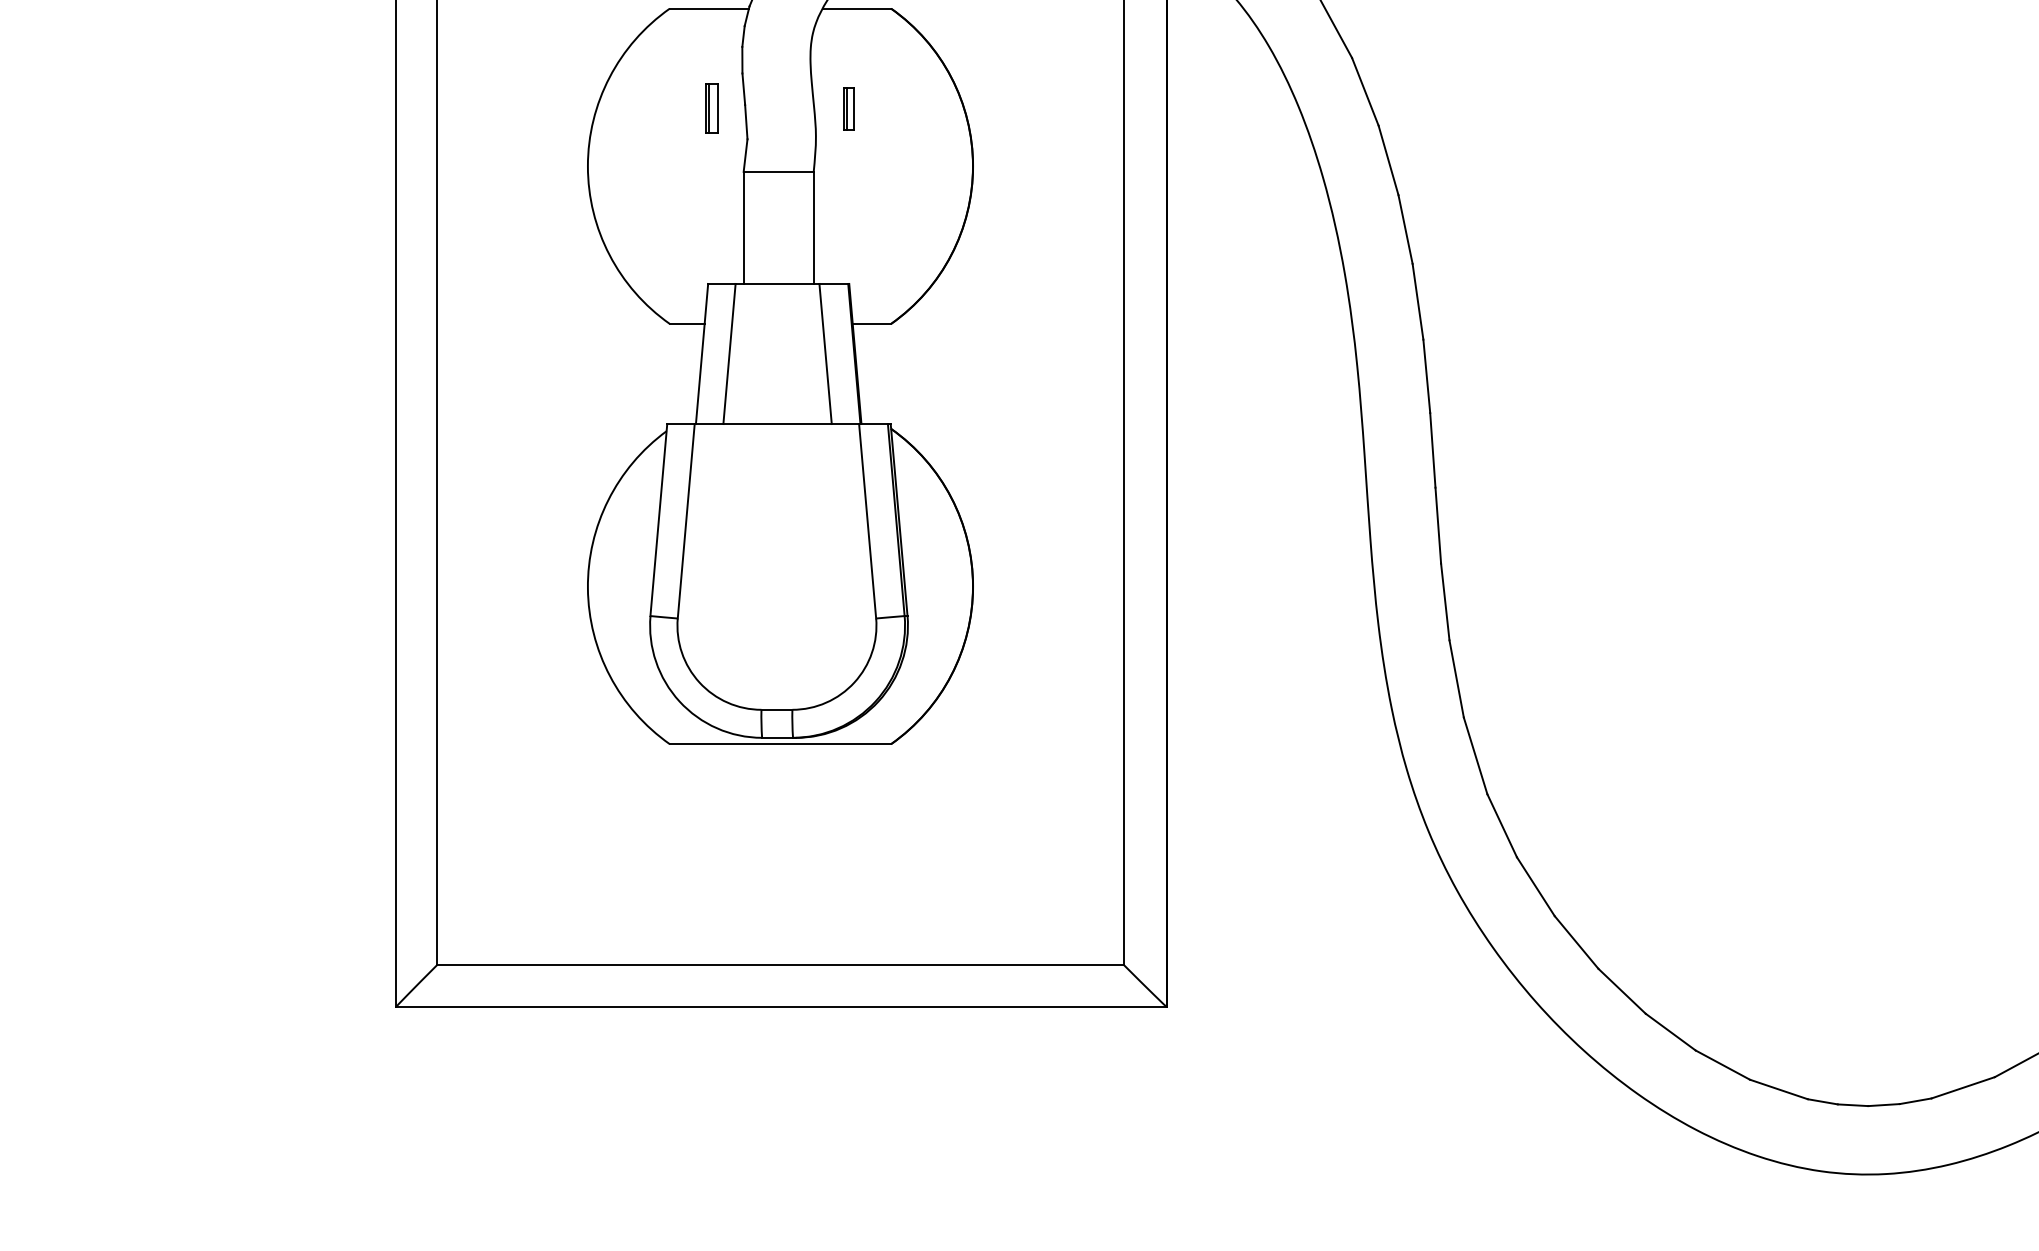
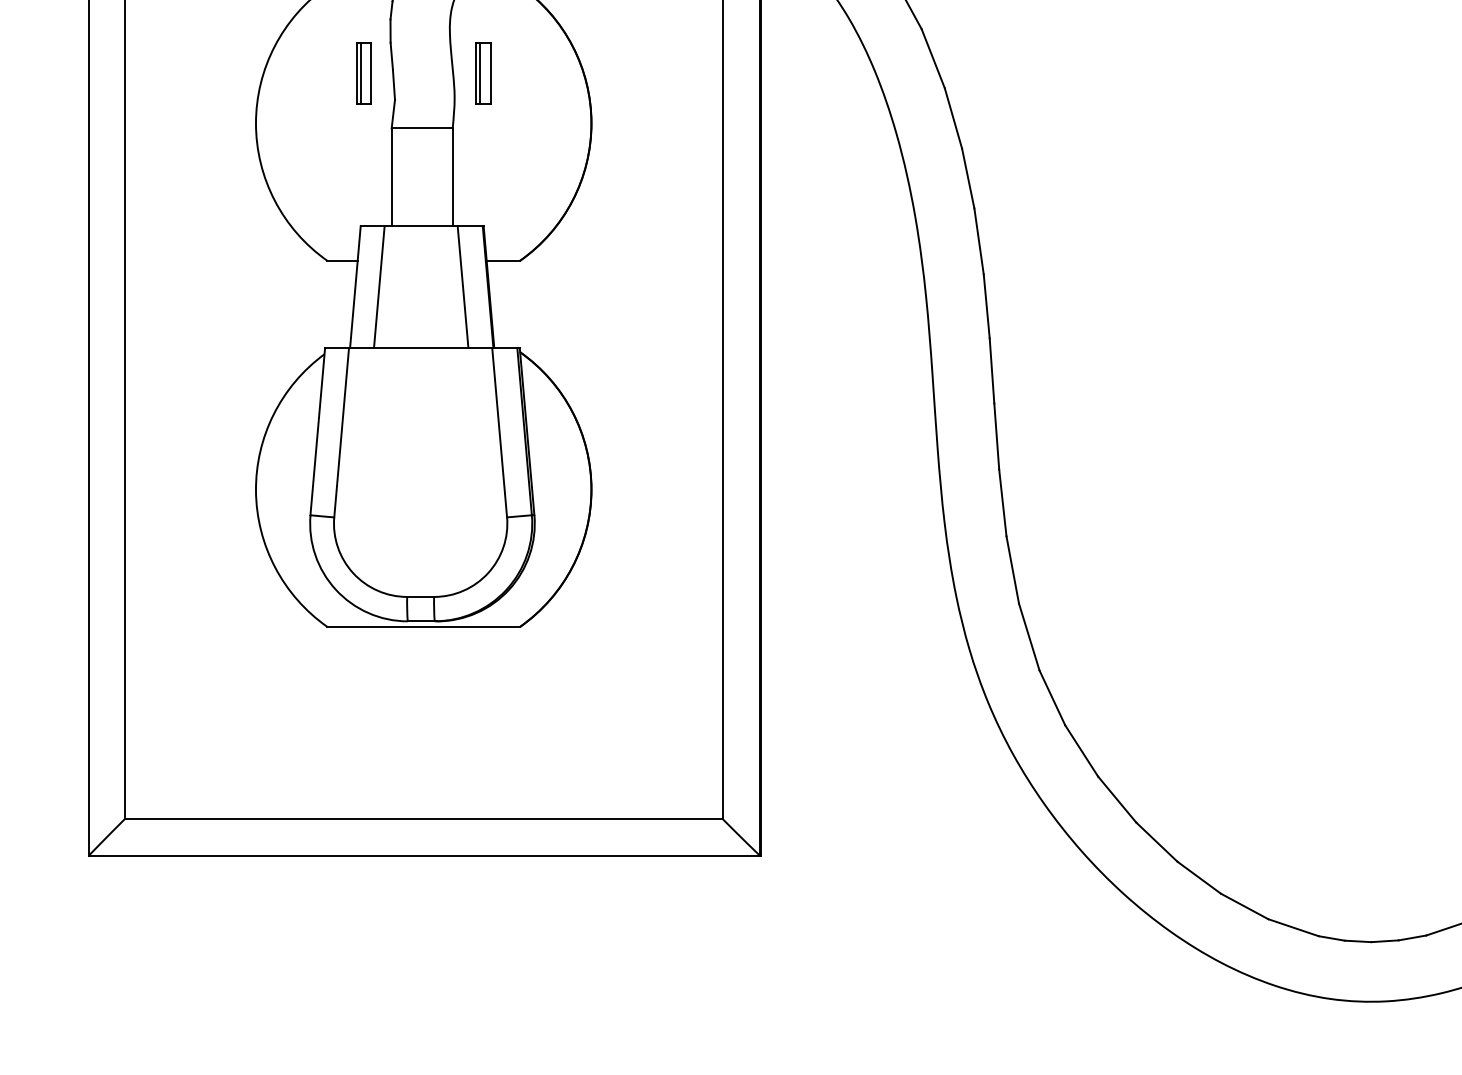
part: (711, 108) -> (363, 73), size x1.43
part: (848, 108) -> (482, 73), size x1.67

